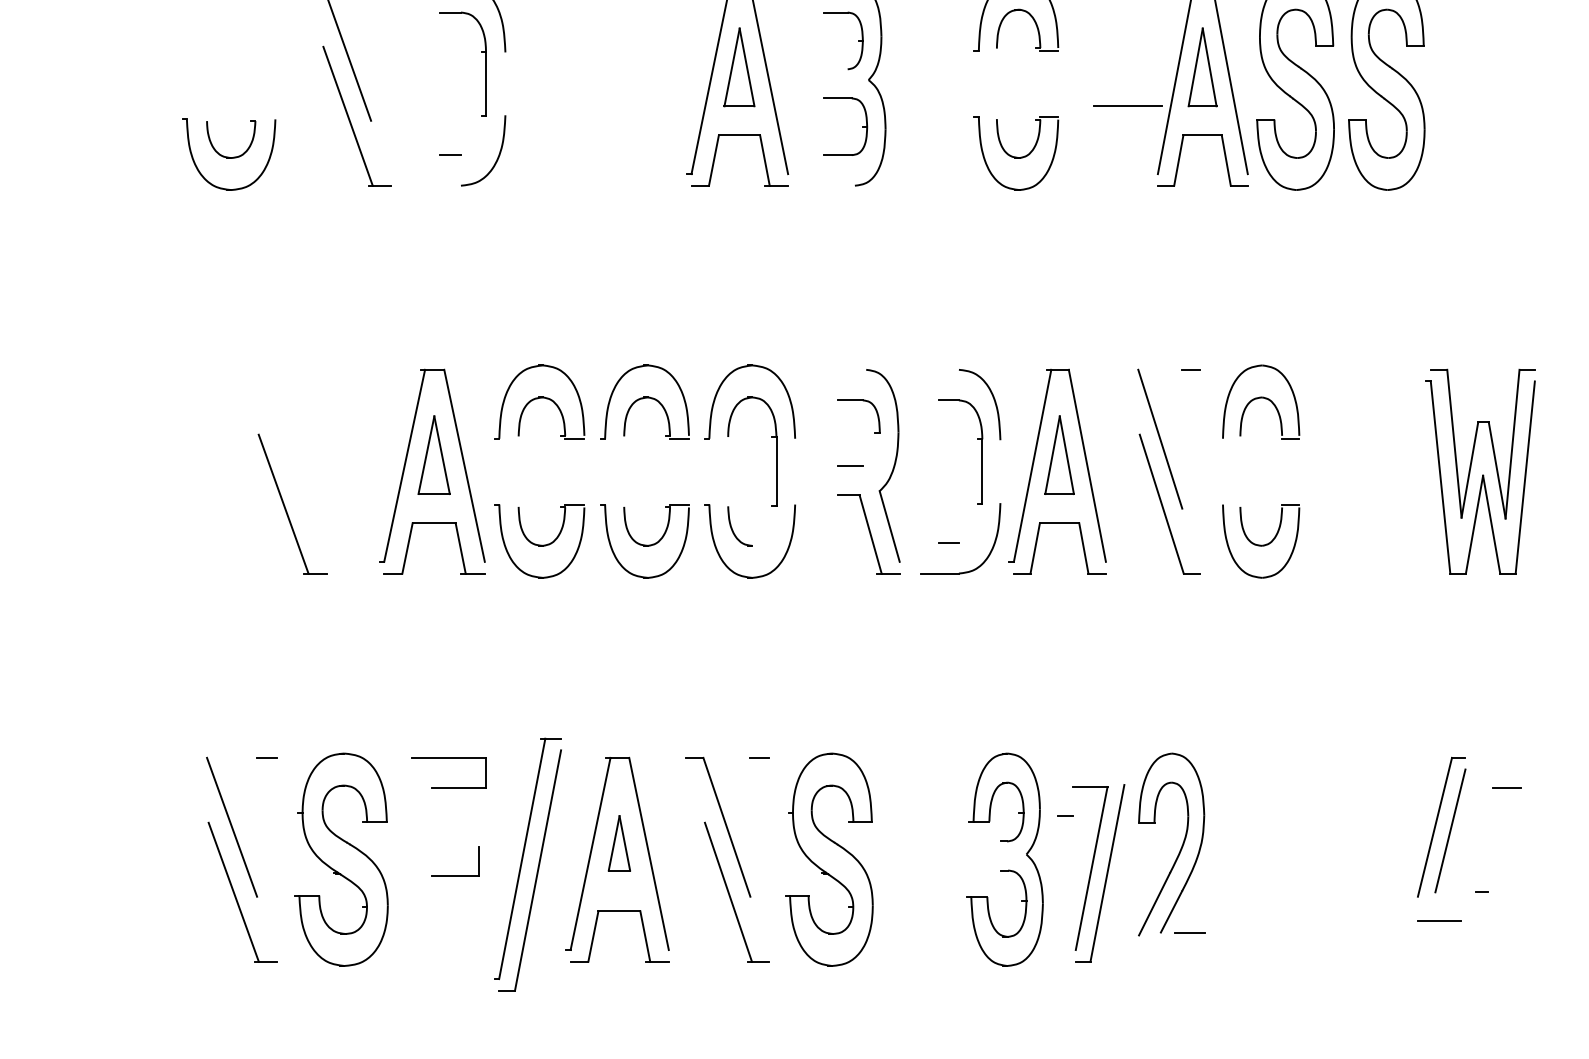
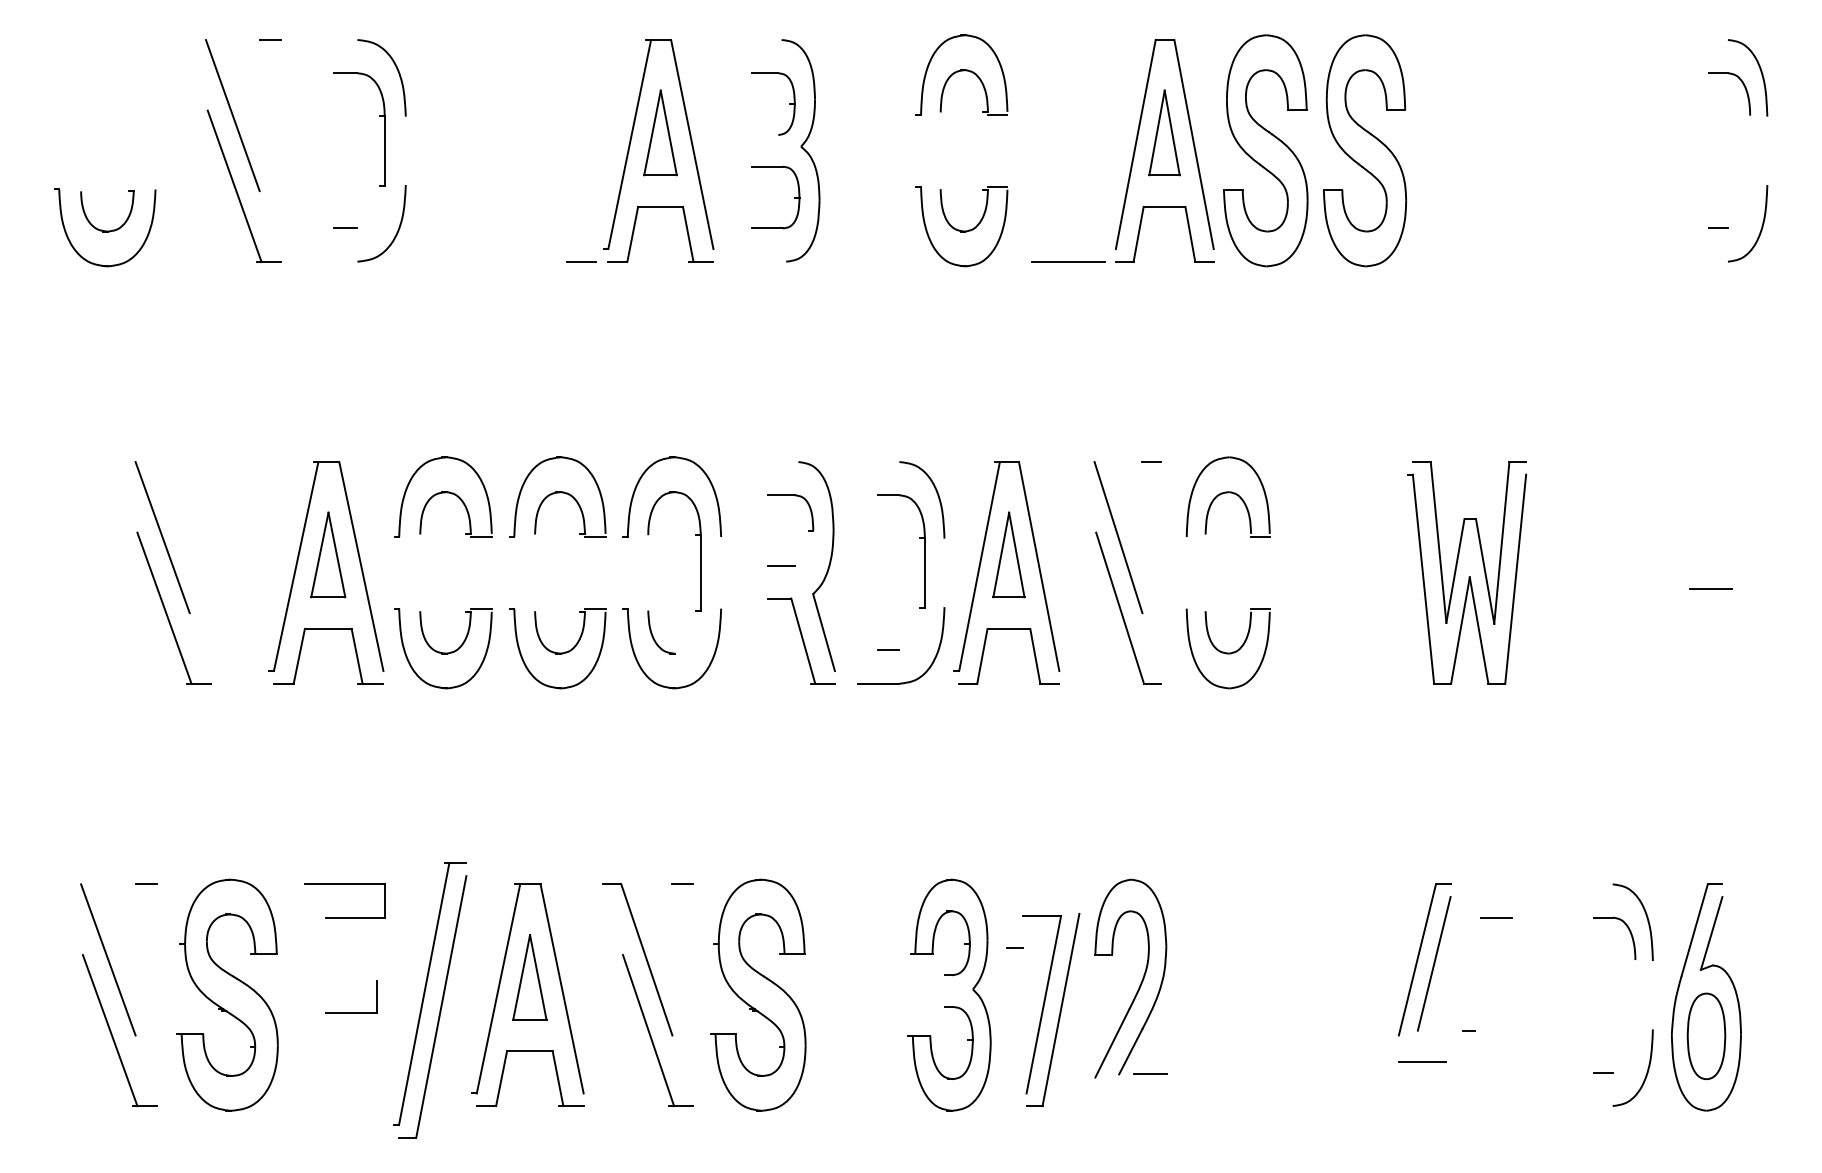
line: (1128, 105) -> (1068, 261), moved
line: (666, 185) -> (581, 261), added
line: (281, 439) -> (162, 537), added
part: (619, 843) -> (529, 977), size x1.43

